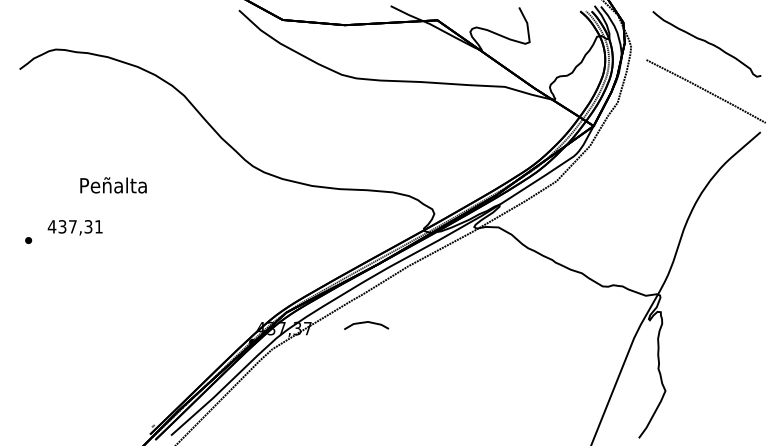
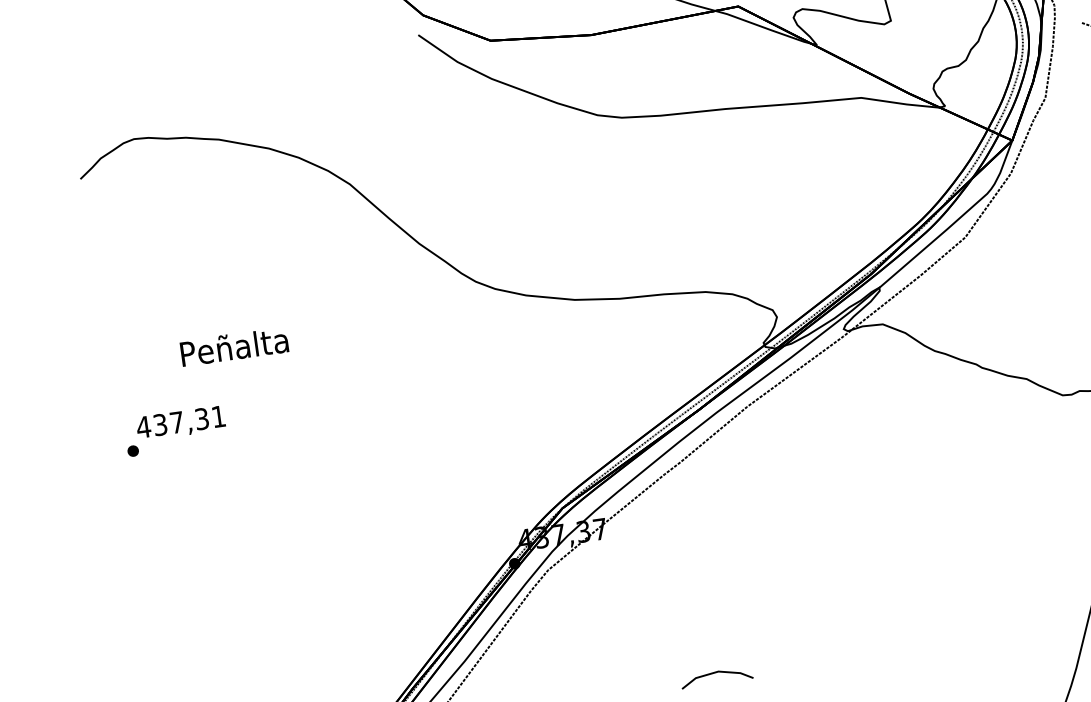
text: (113, 185) -> (234, 347), moved
text: (74, 227) -> (179, 423), moved
line: (366, 323) -> (716, 674), moved

